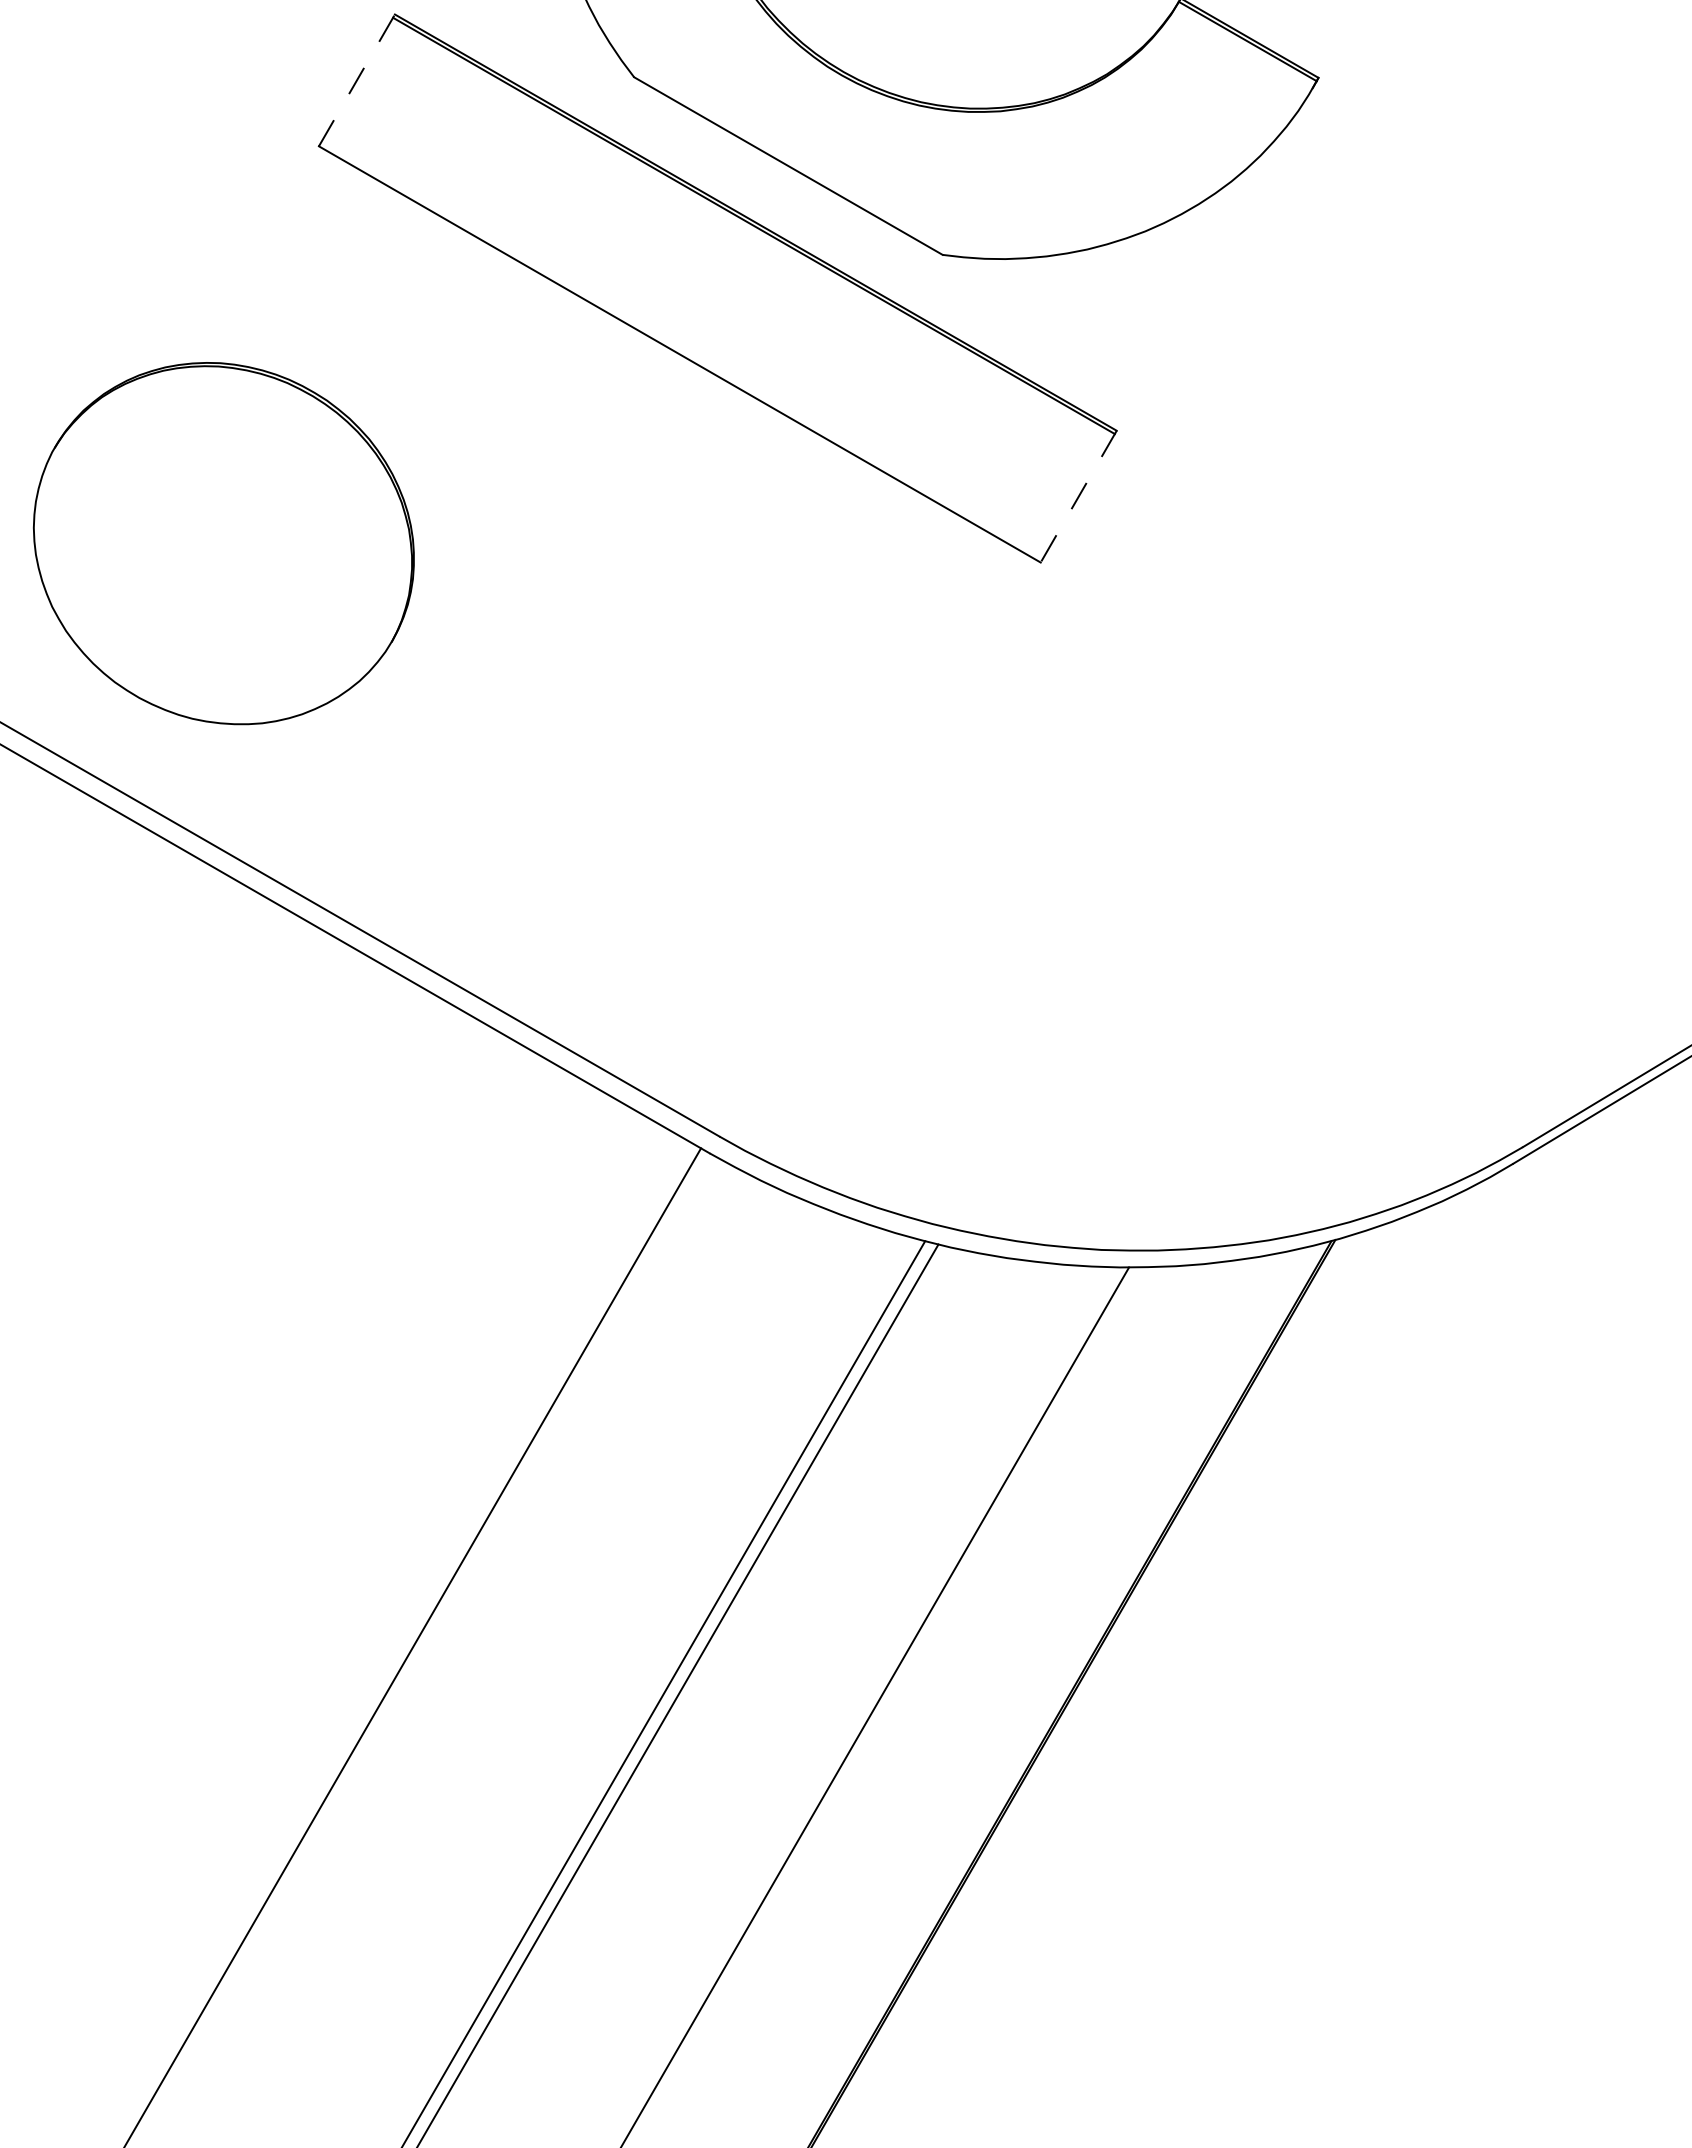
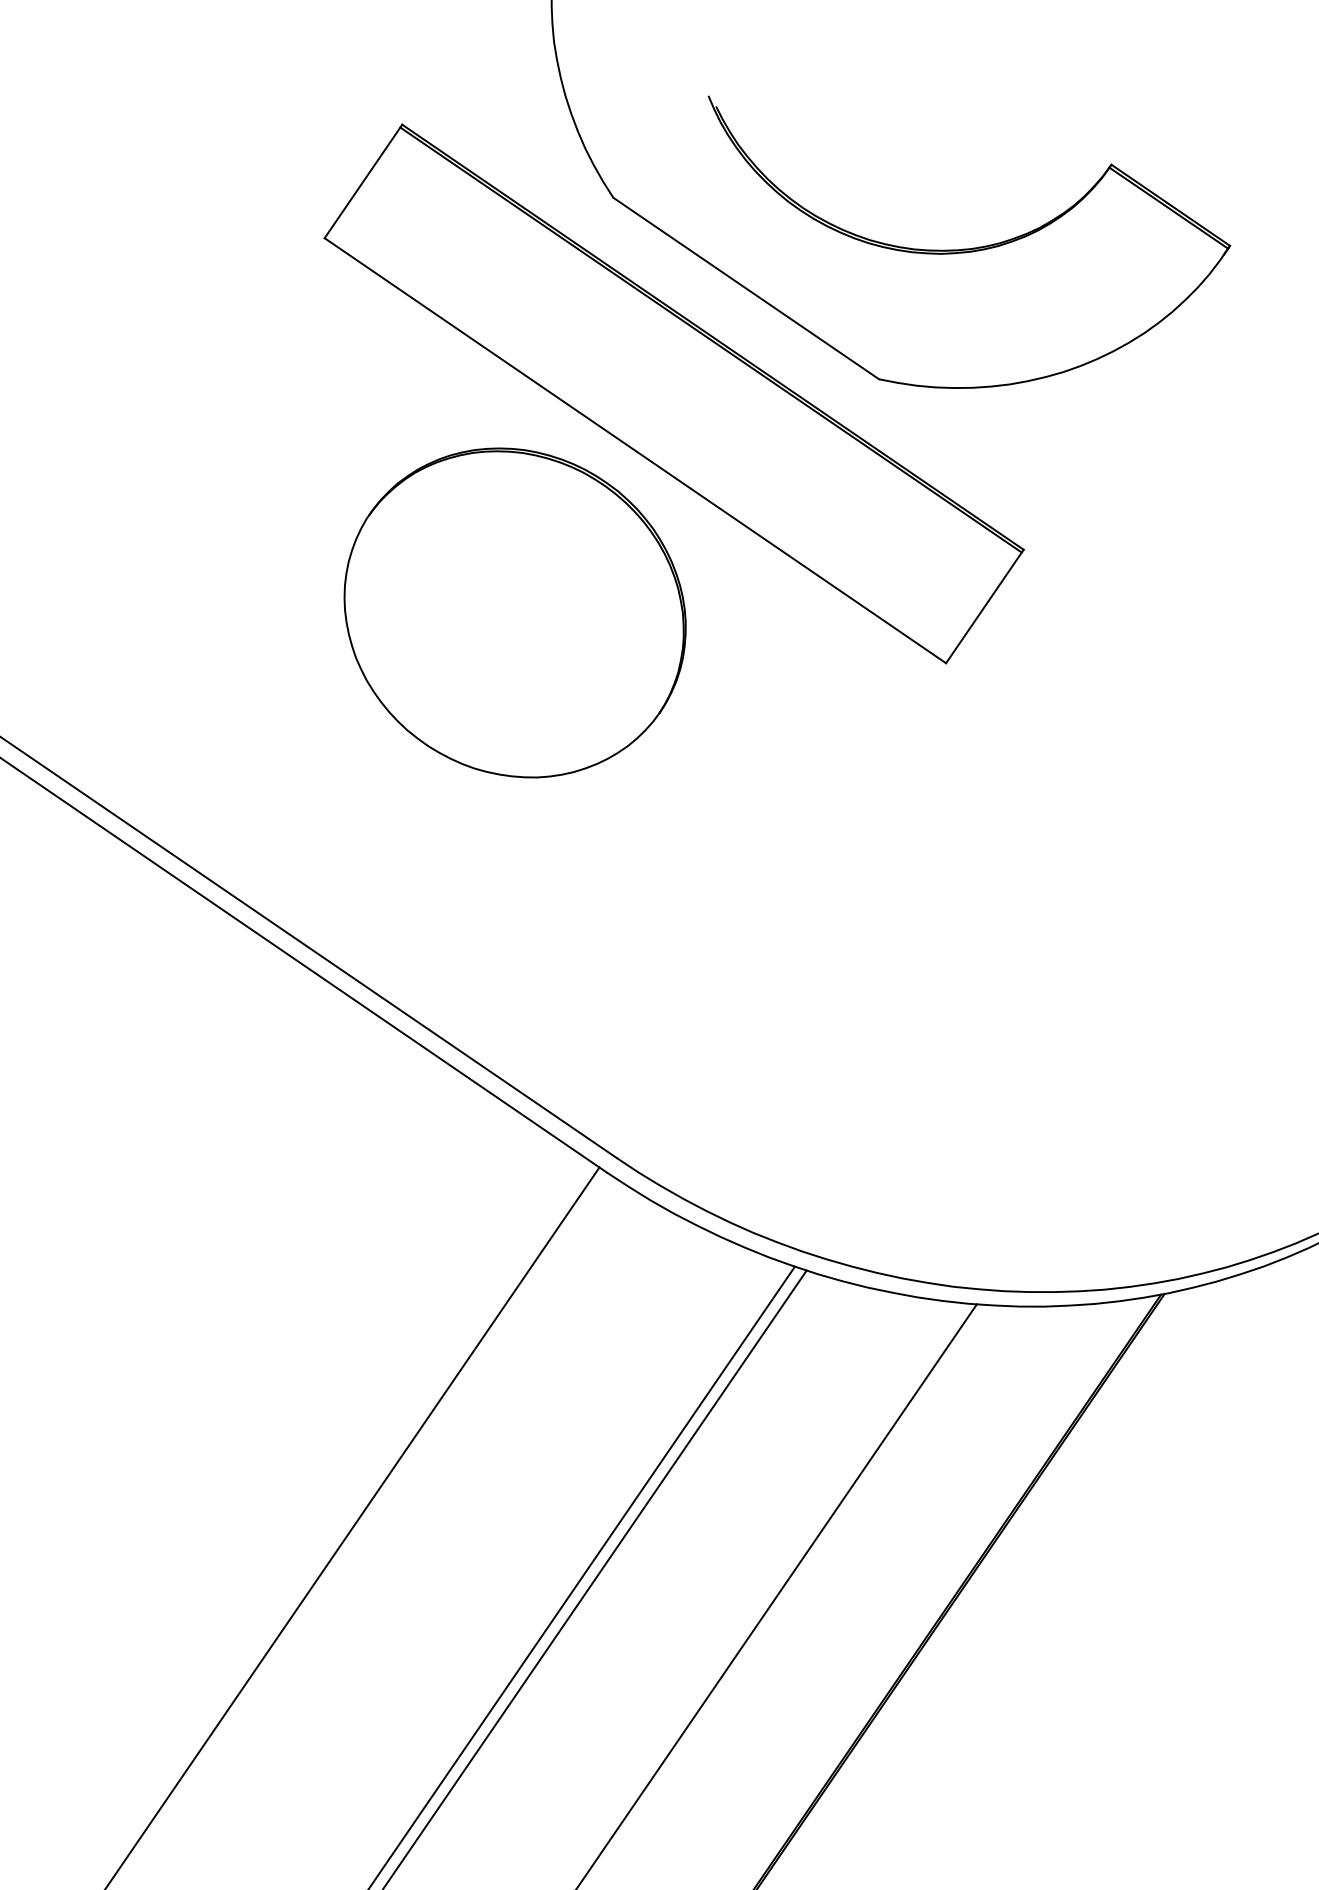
line: (357, 79) -> (364, 180), dashed -> solid
line: (1078, 497) -> (984, 607), dashed -> solid
part: (223, 543) -> (514, 612), moved

